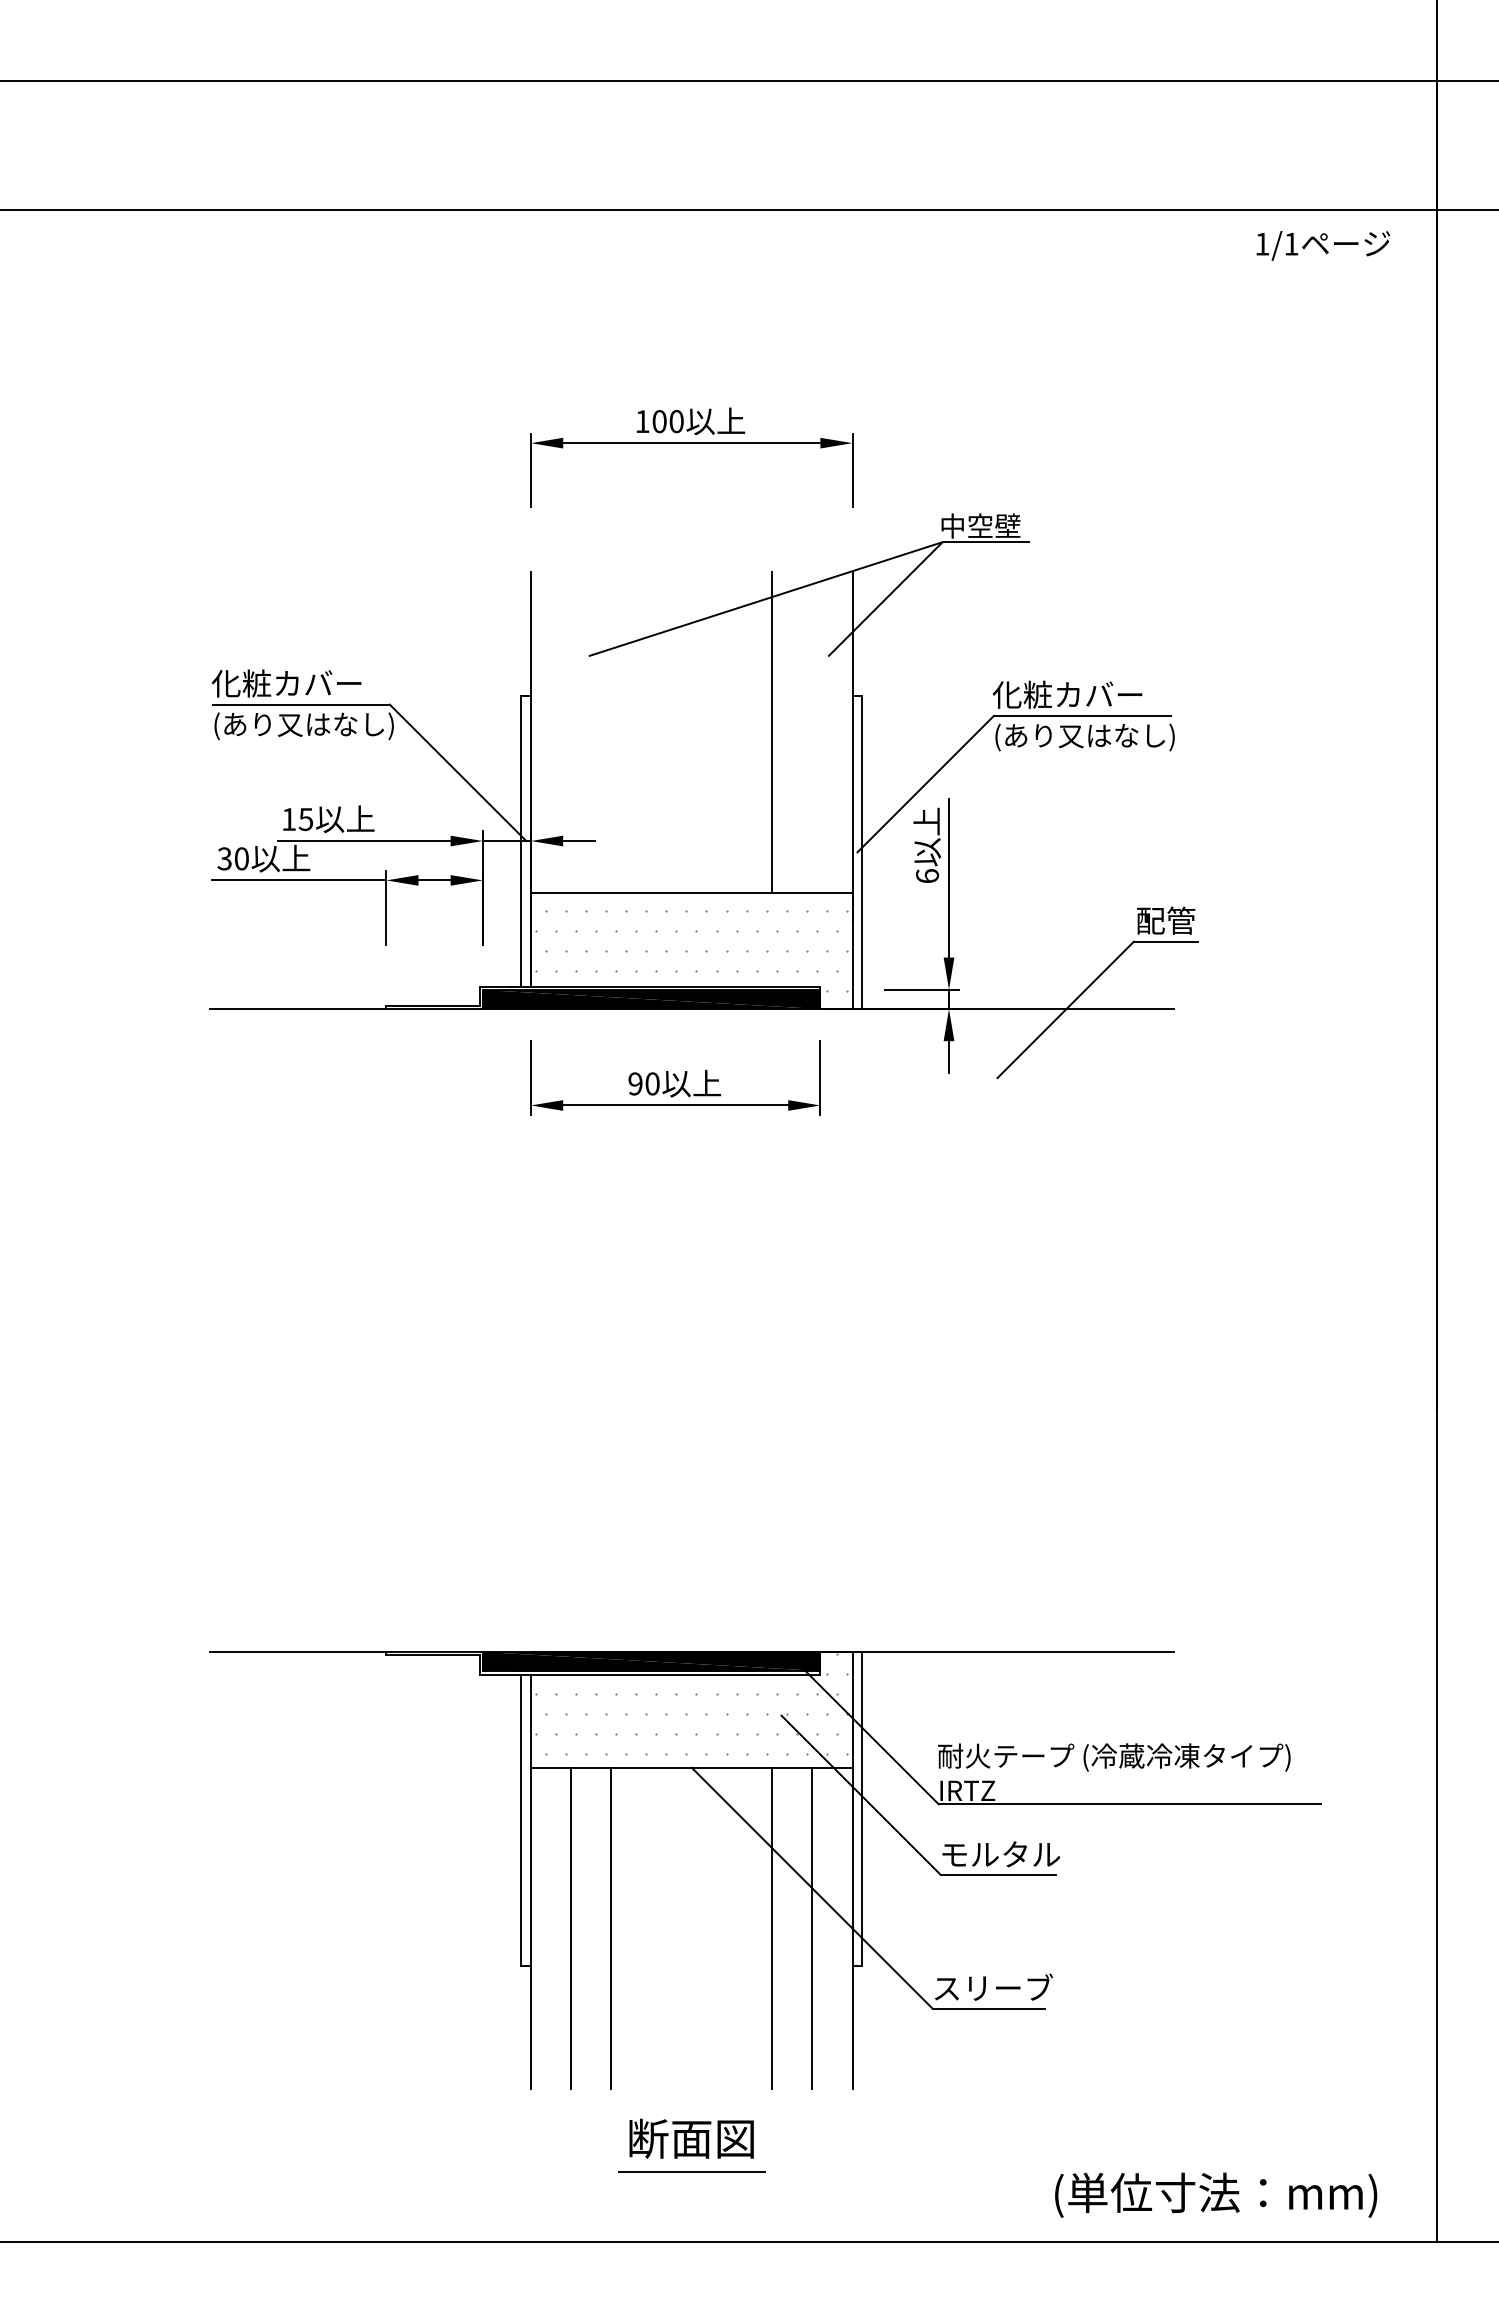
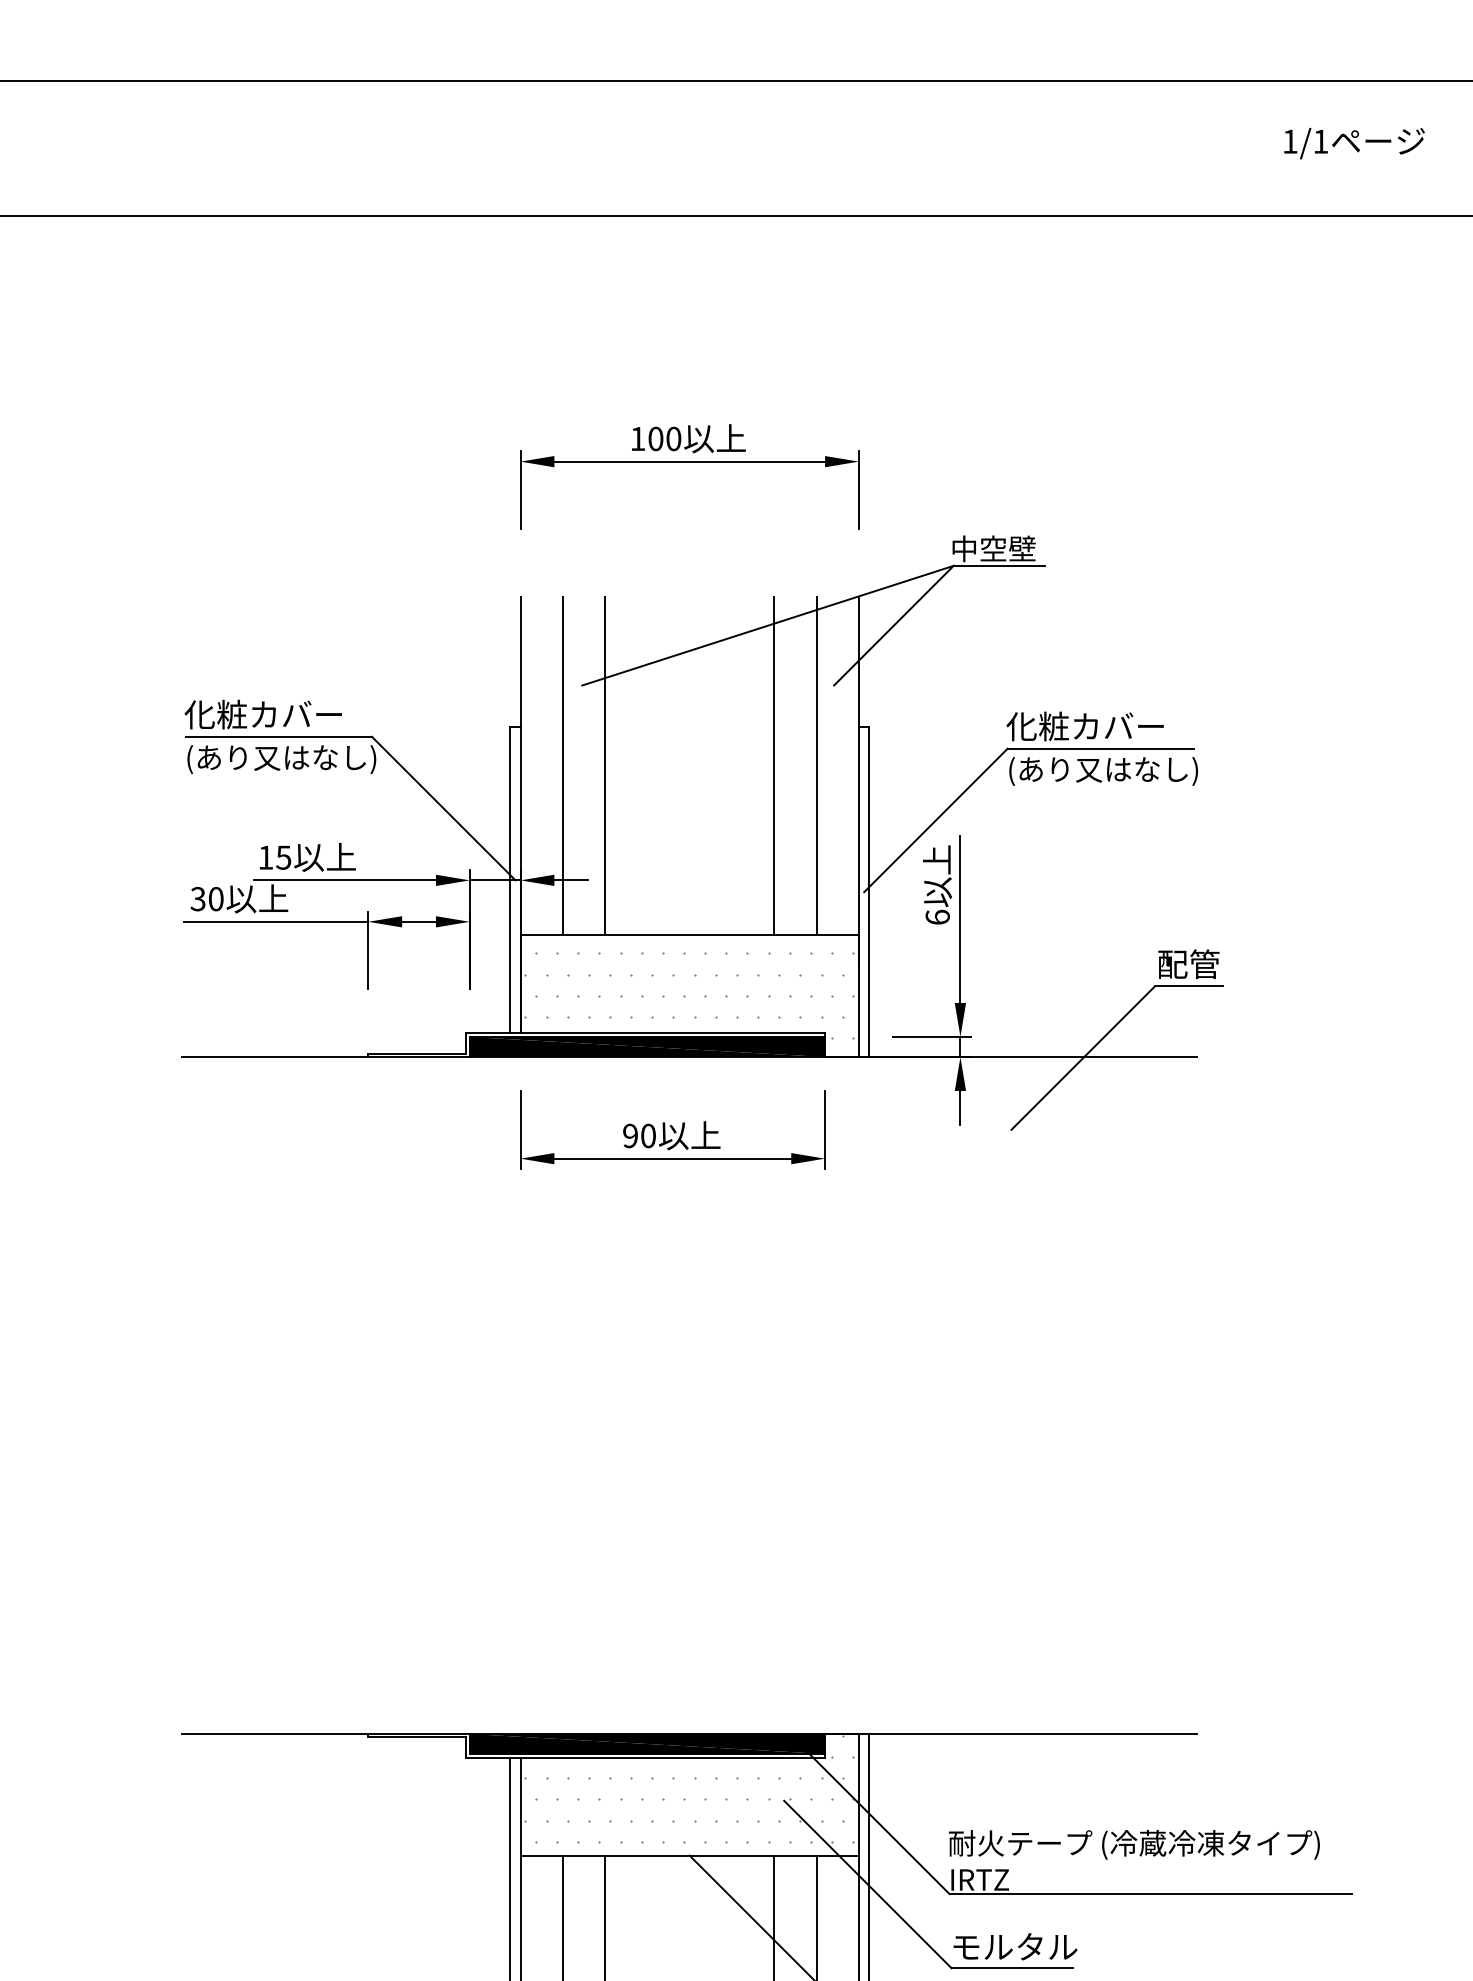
text: (1323, 245) -> (1354, 143), moved
line: (571, 732) -> (563, 766), added
line: (611, 732) -> (605, 766), added
line: (812, 732) -> (816, 766), added

